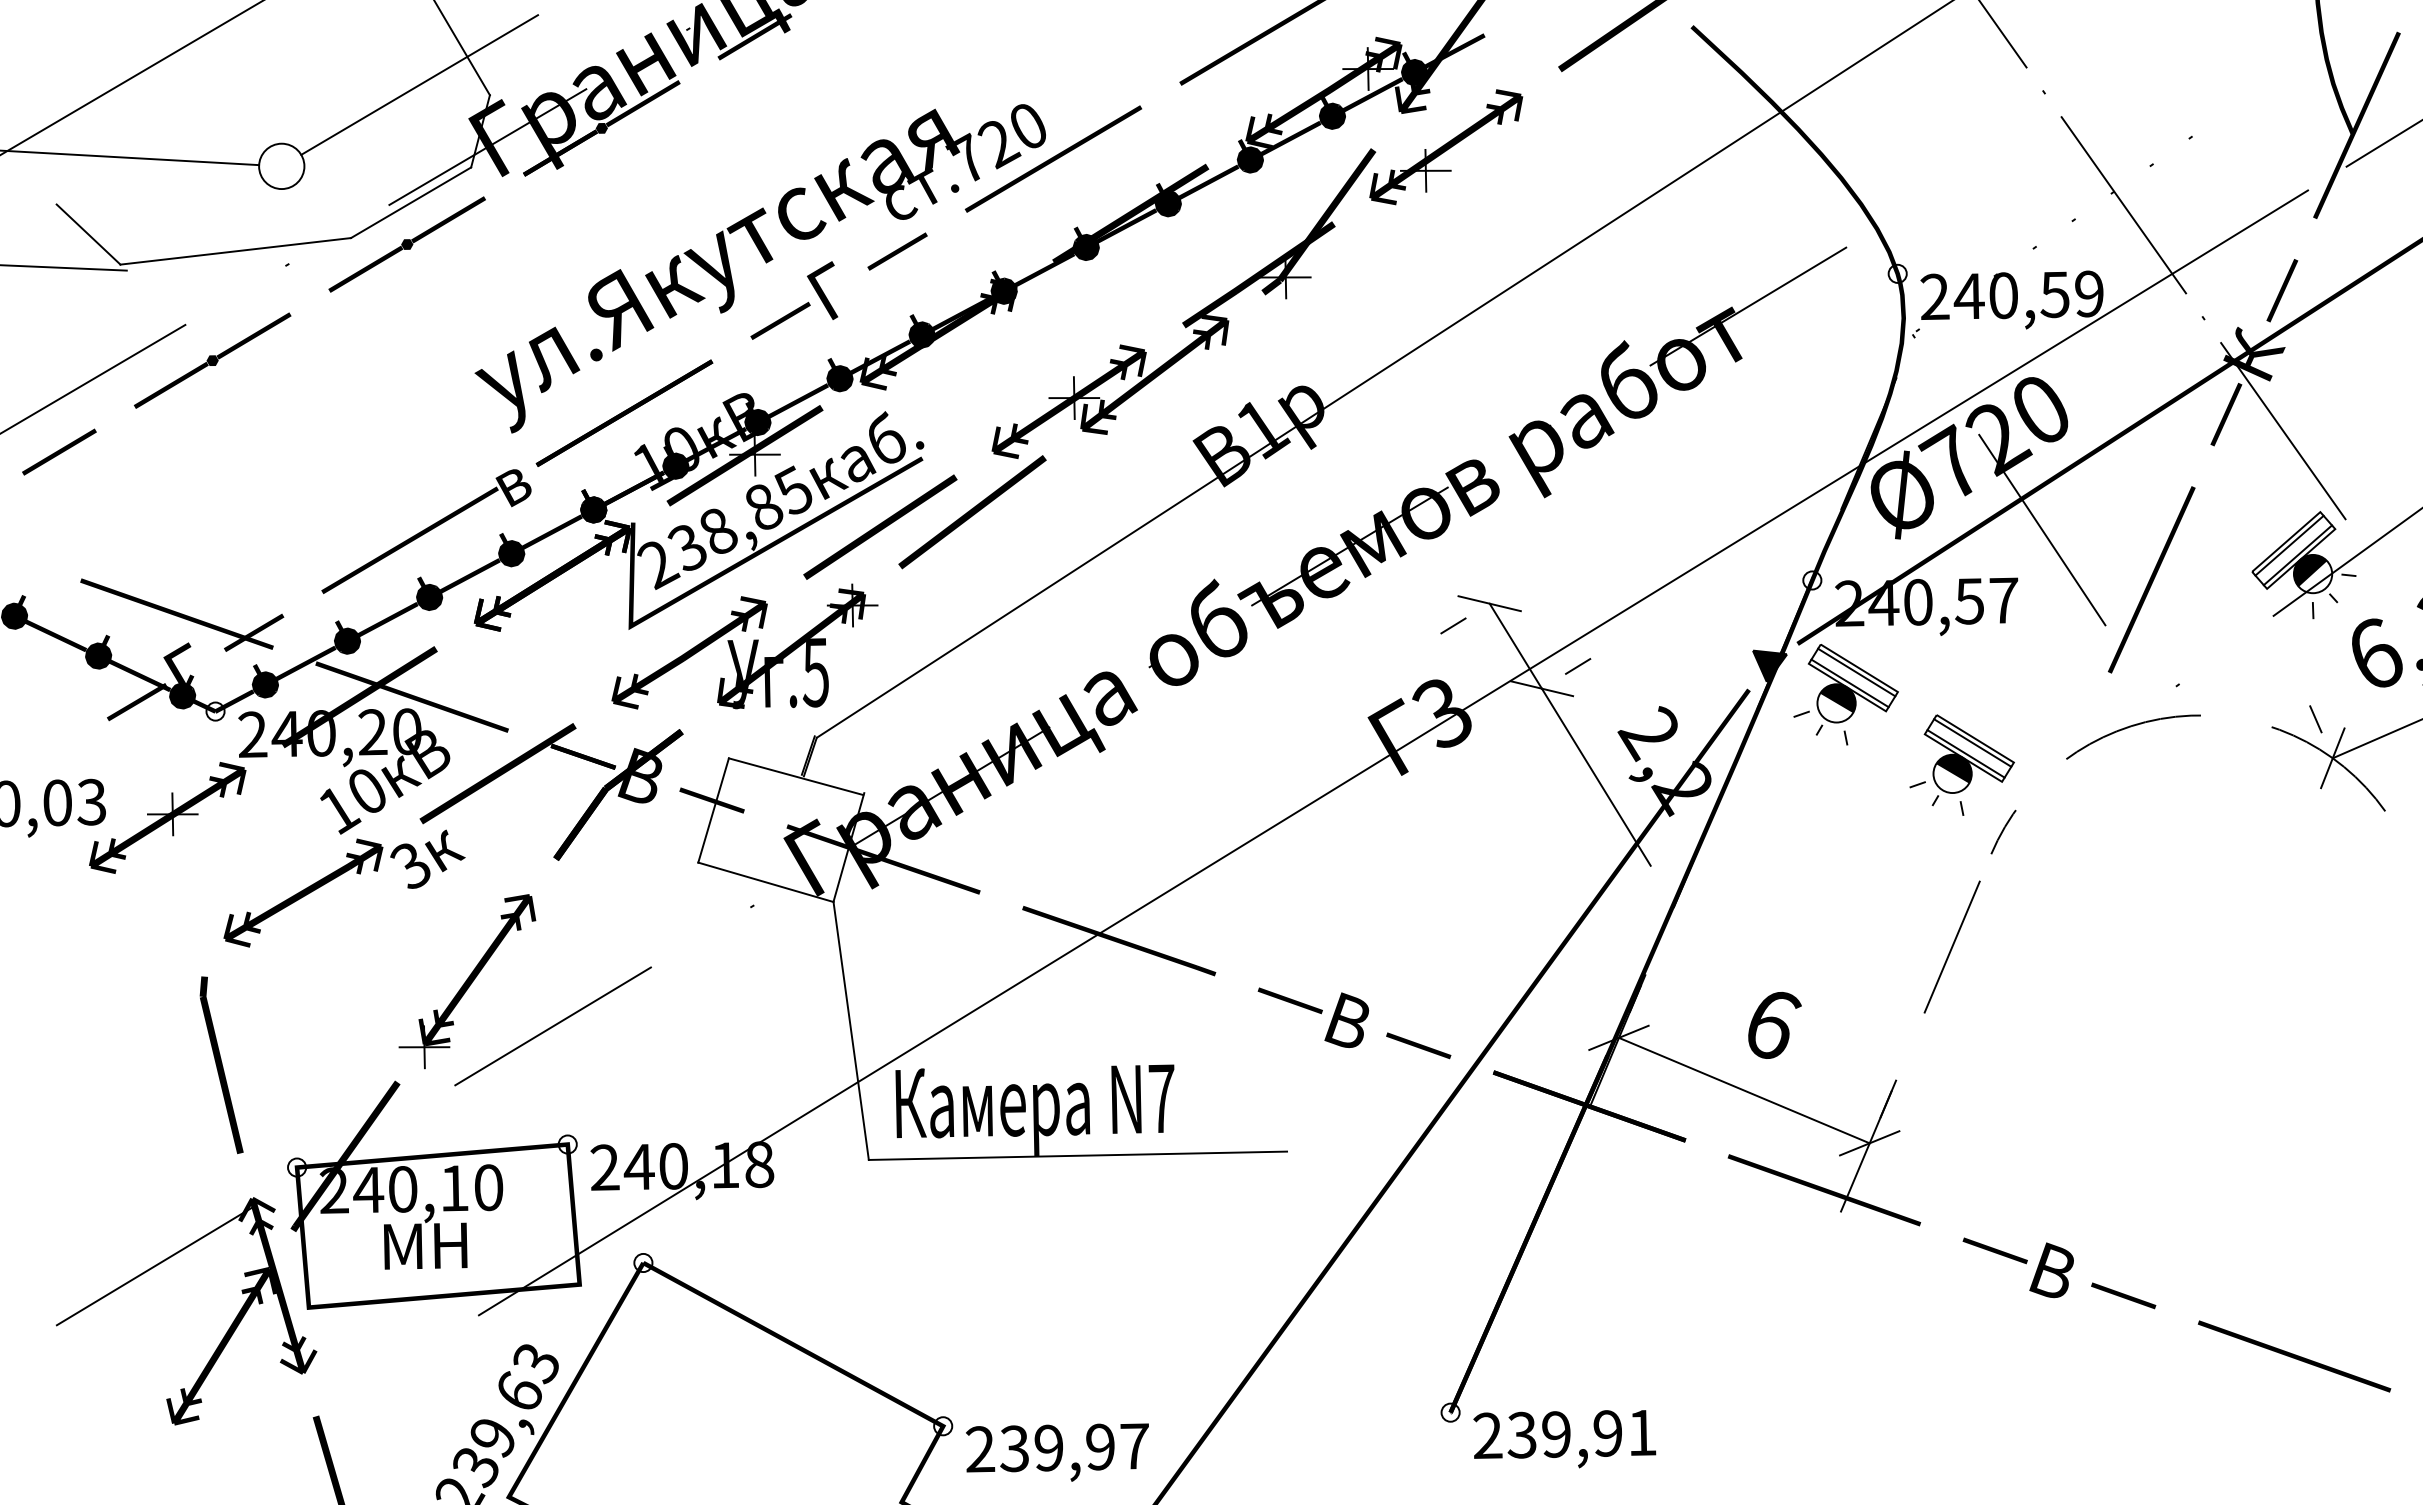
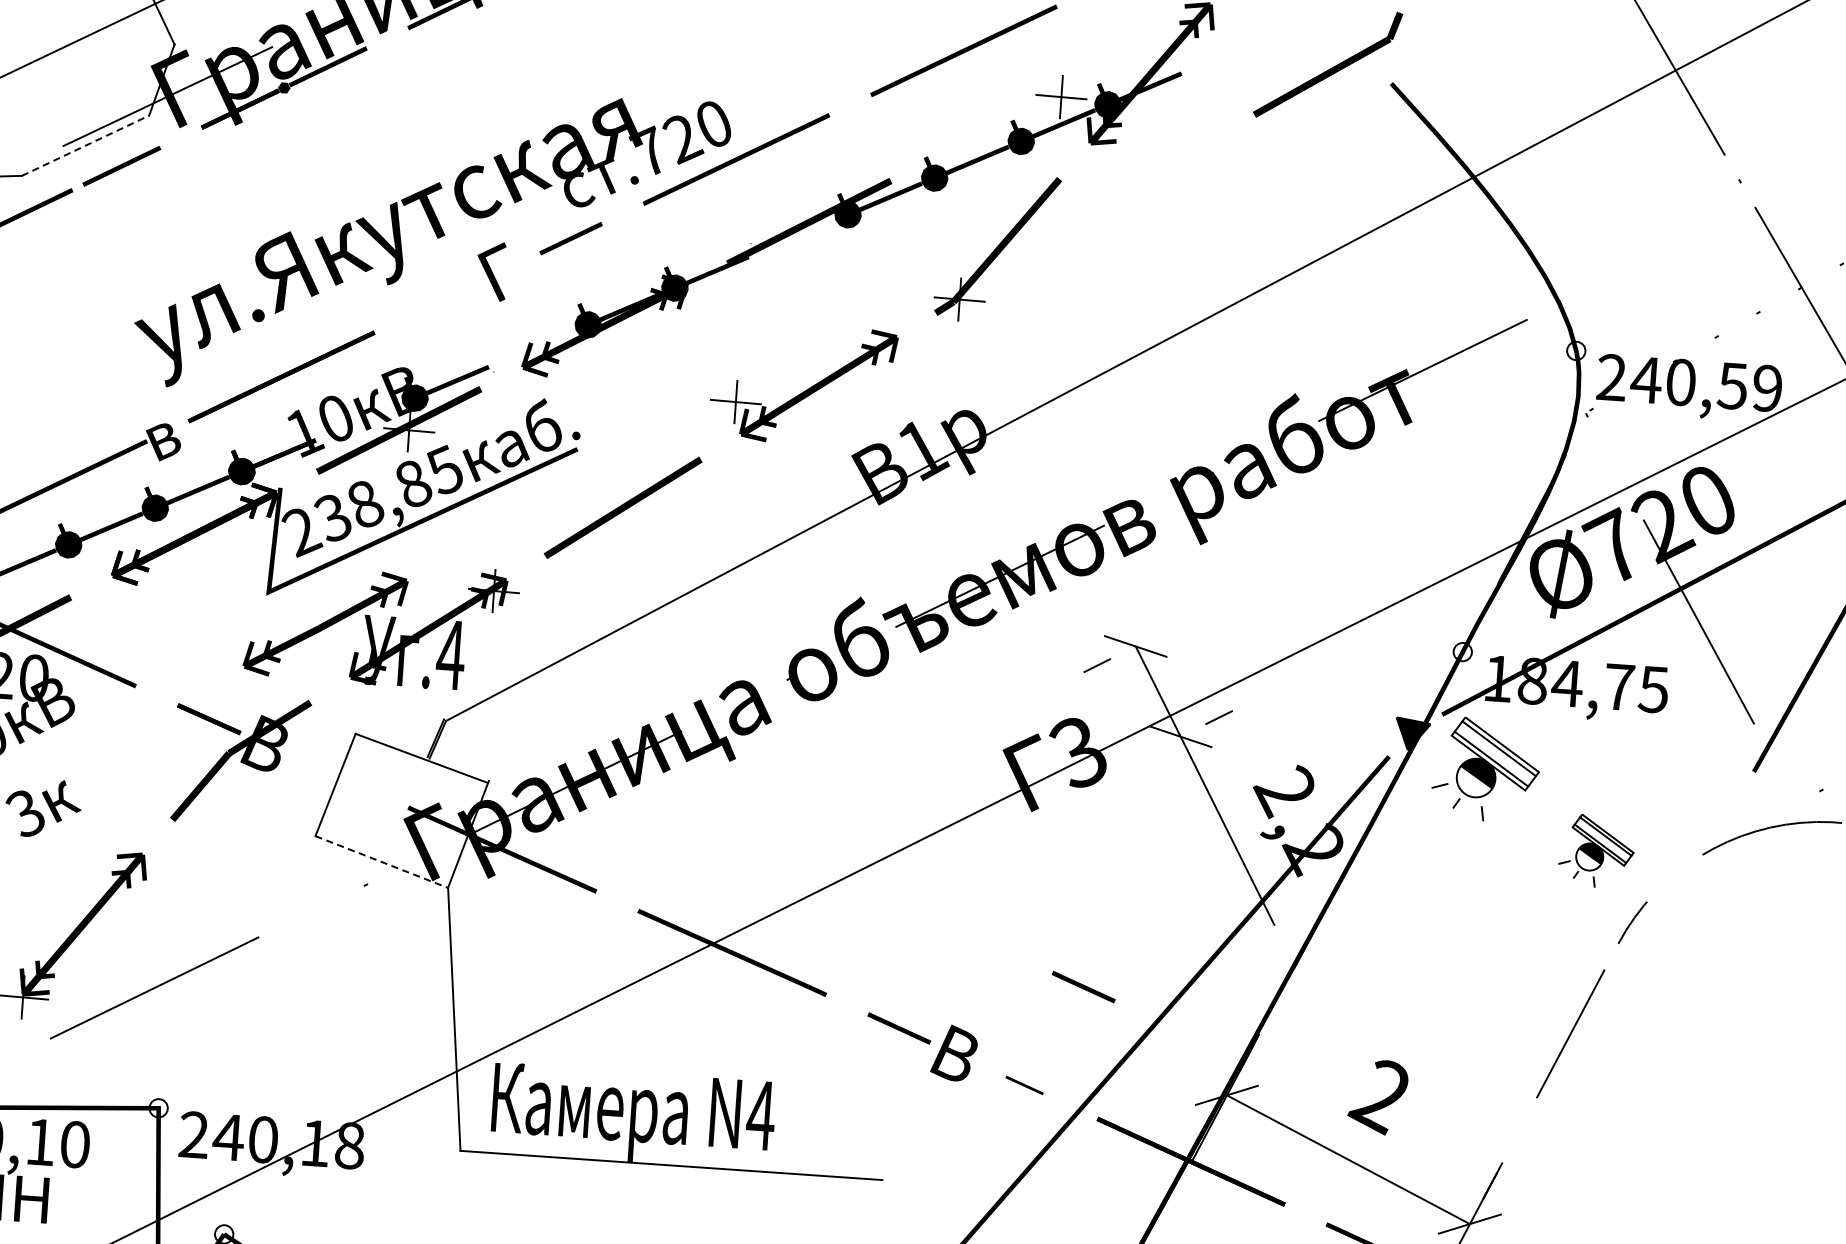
fill: (1323, 92) -> (1014, 116), removed
part: (1446, 147) -> (1133, 183), removed
line: (411, 202) -> (85, 145), solid -> dashed
fill: (1114, 234) -> (791, 240), removed
fill: (407, 244) -> (78, 187), removed
fill: (1258, 274) -> (932, 294), removed
part: (780, 320) -> (446, 297), removed
fill: (868, 365) -> (531, 350), removed
fill: (1068, 401) -> (729, 404), removed
fill: (704, 452) -> (358, 423), removed
part: (880, 526) -> (529, 513), removed
text: (1926, 601) -> (1575, 683), 240,57 -> 184,75
text: (816, 672) -> (451, 655), .5 -> .4
part: (1961, 764) -> (1596, 850), size x0.7
fill: (497, 773) -> (121, 728), removed
fill: (618, 794) -> (241, 760), removed
fill: (712, 800) -> (335, 774), removed
line: (766, 882) -> (382, 862), solid -> dashed
part: (1467, 943) -> (1082, 986), added
text: (1770, 1026) -> (1380, 1097), 6 -> 2
part: (1418, 1045) -> (1024, 1085), size x0.6
text: (1161, 1098) -> (760, 1115), N7 -> N4

